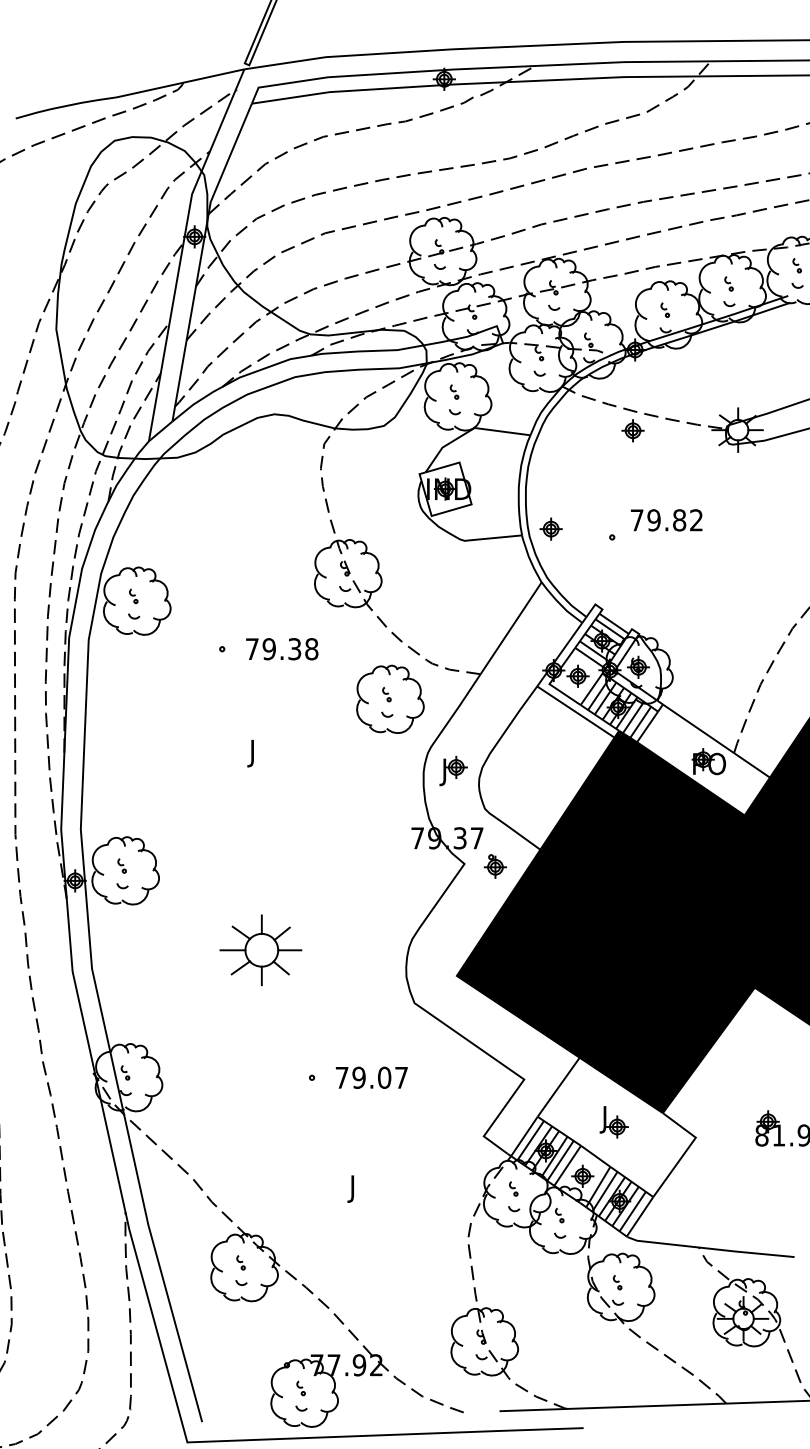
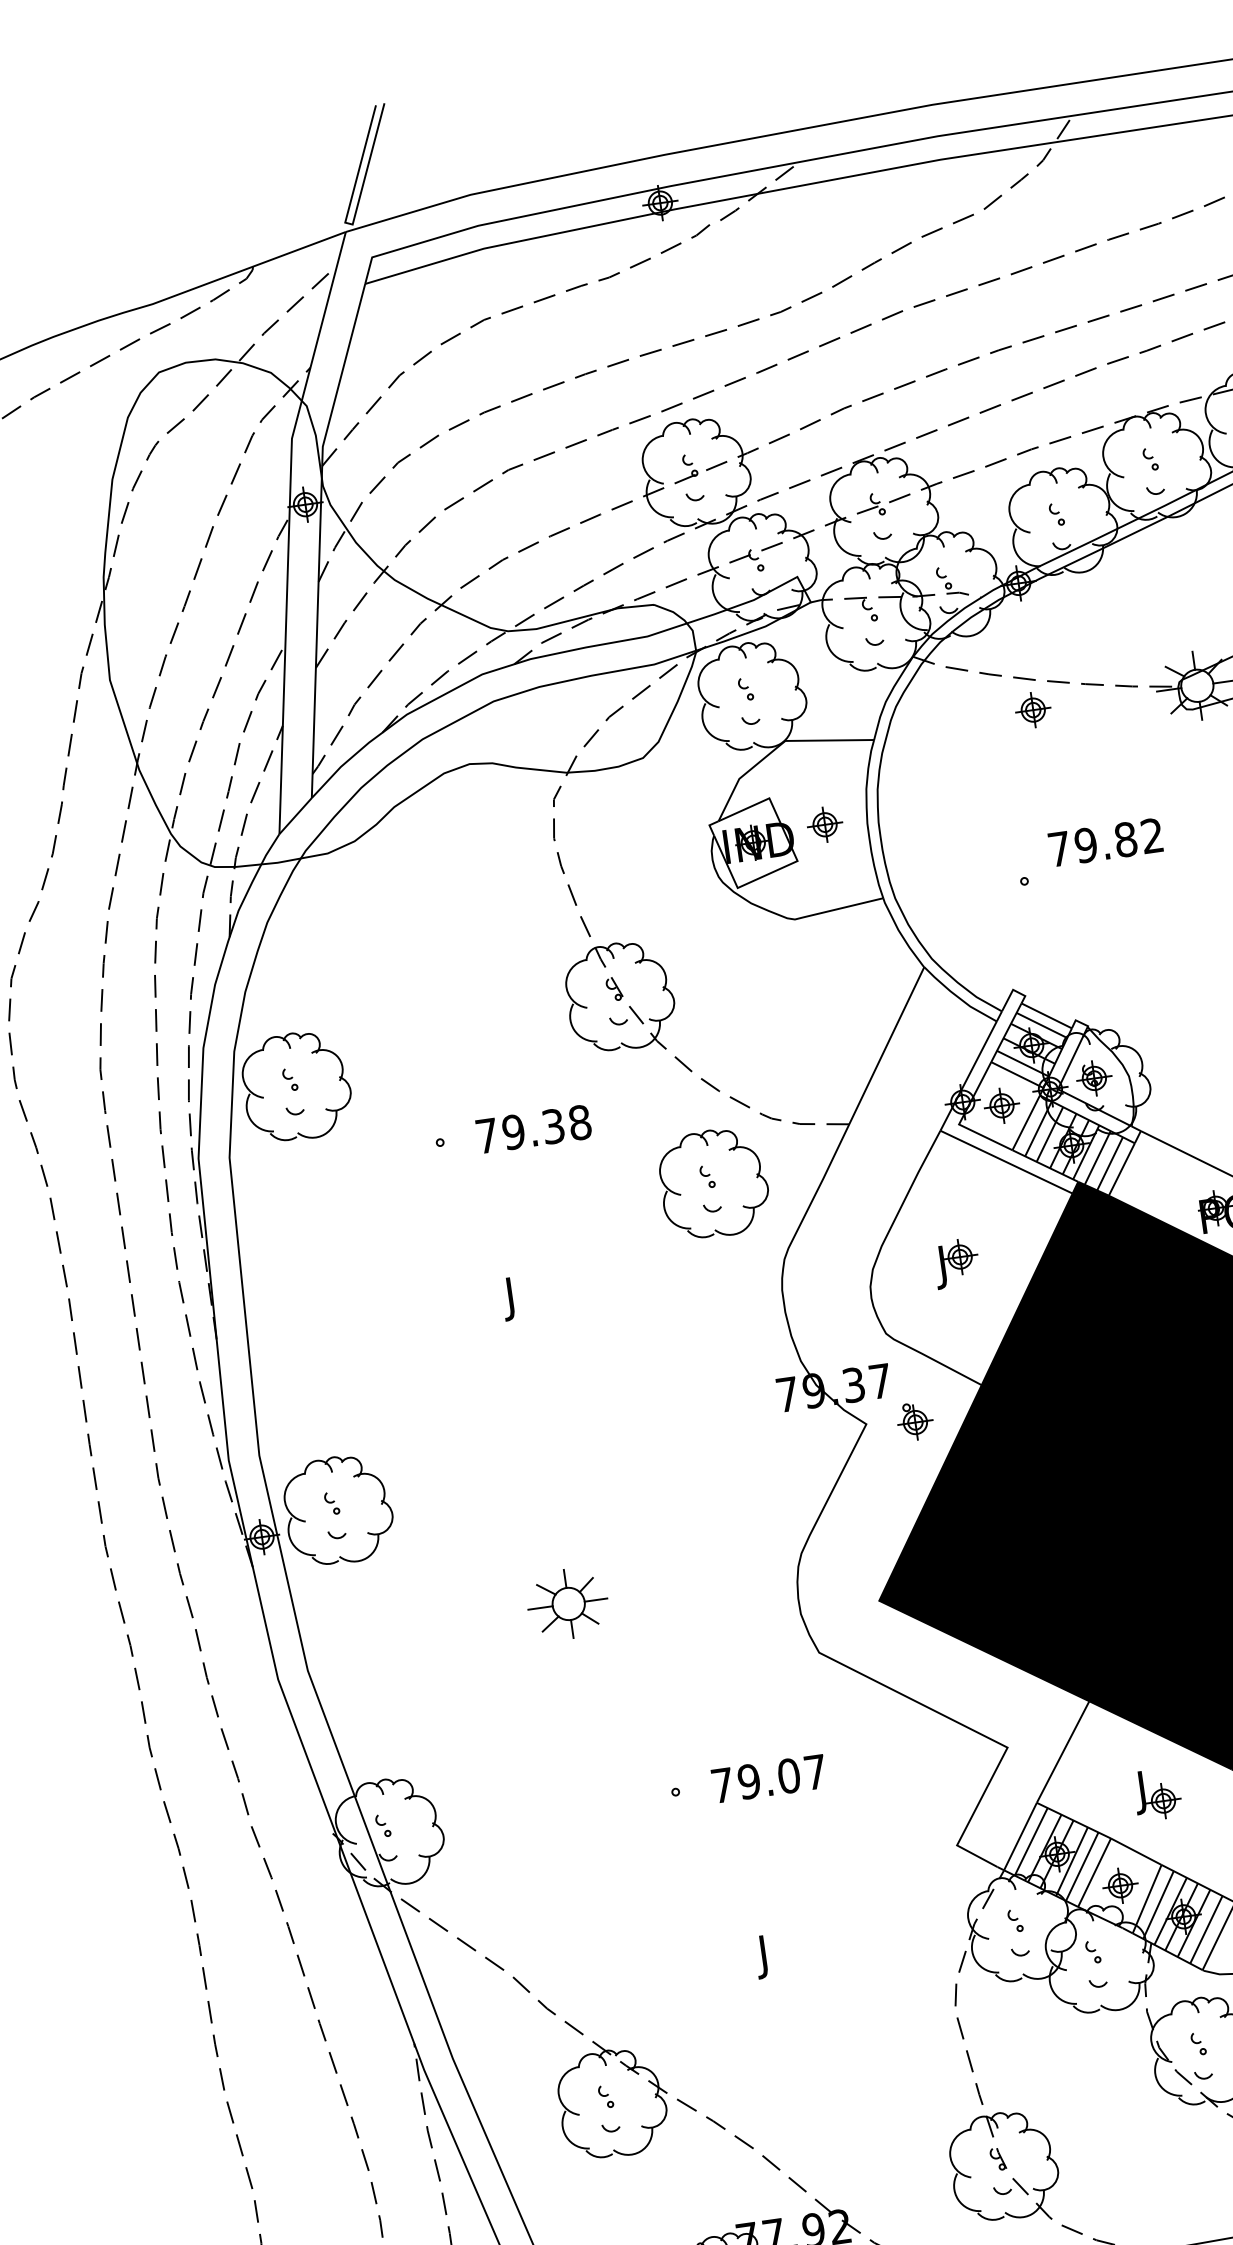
part: (550, 528) -> (823, 823), moved
part: (453, 770) -> (956, 1262), moved
part: (261, 949) -> (568, 1602), size x0.62

